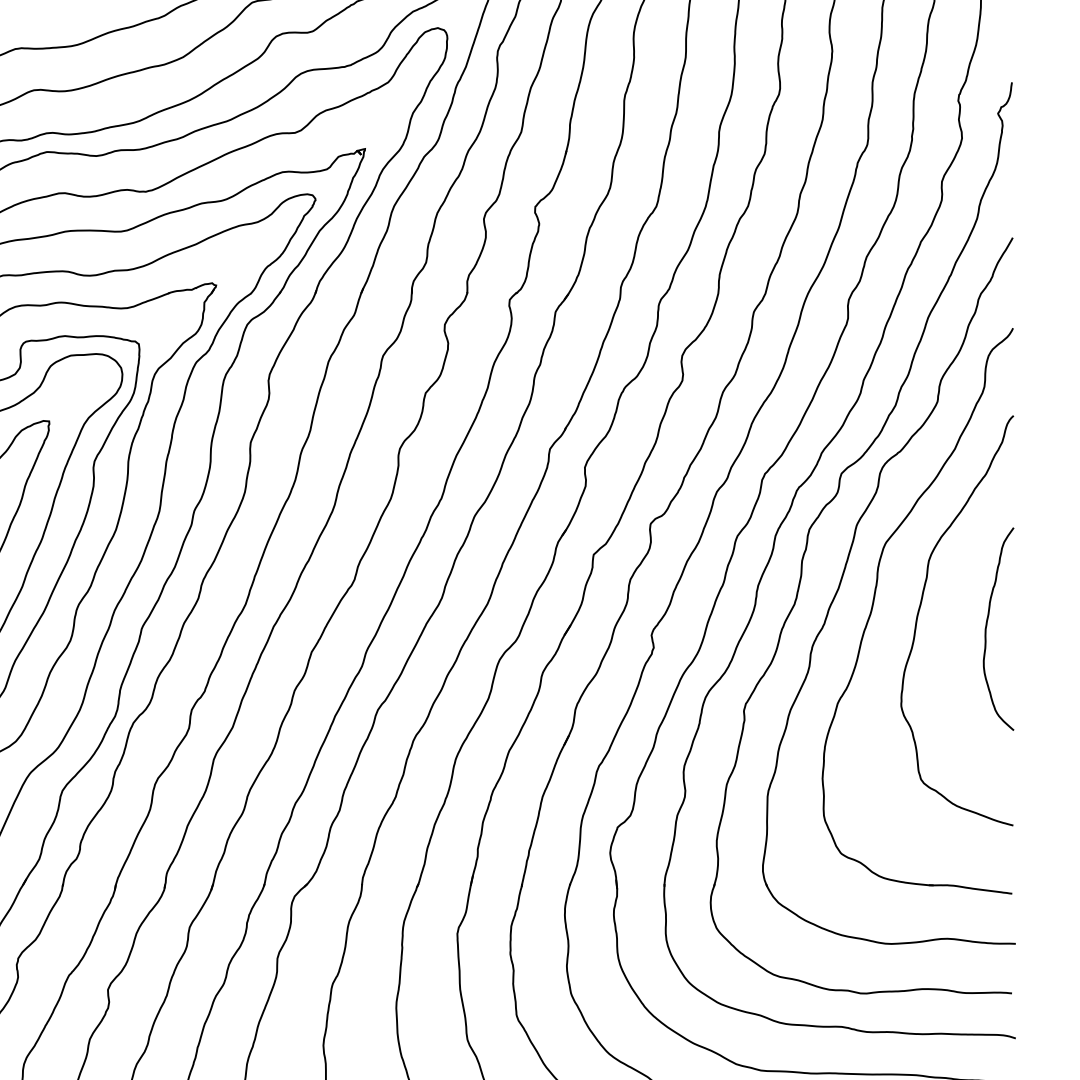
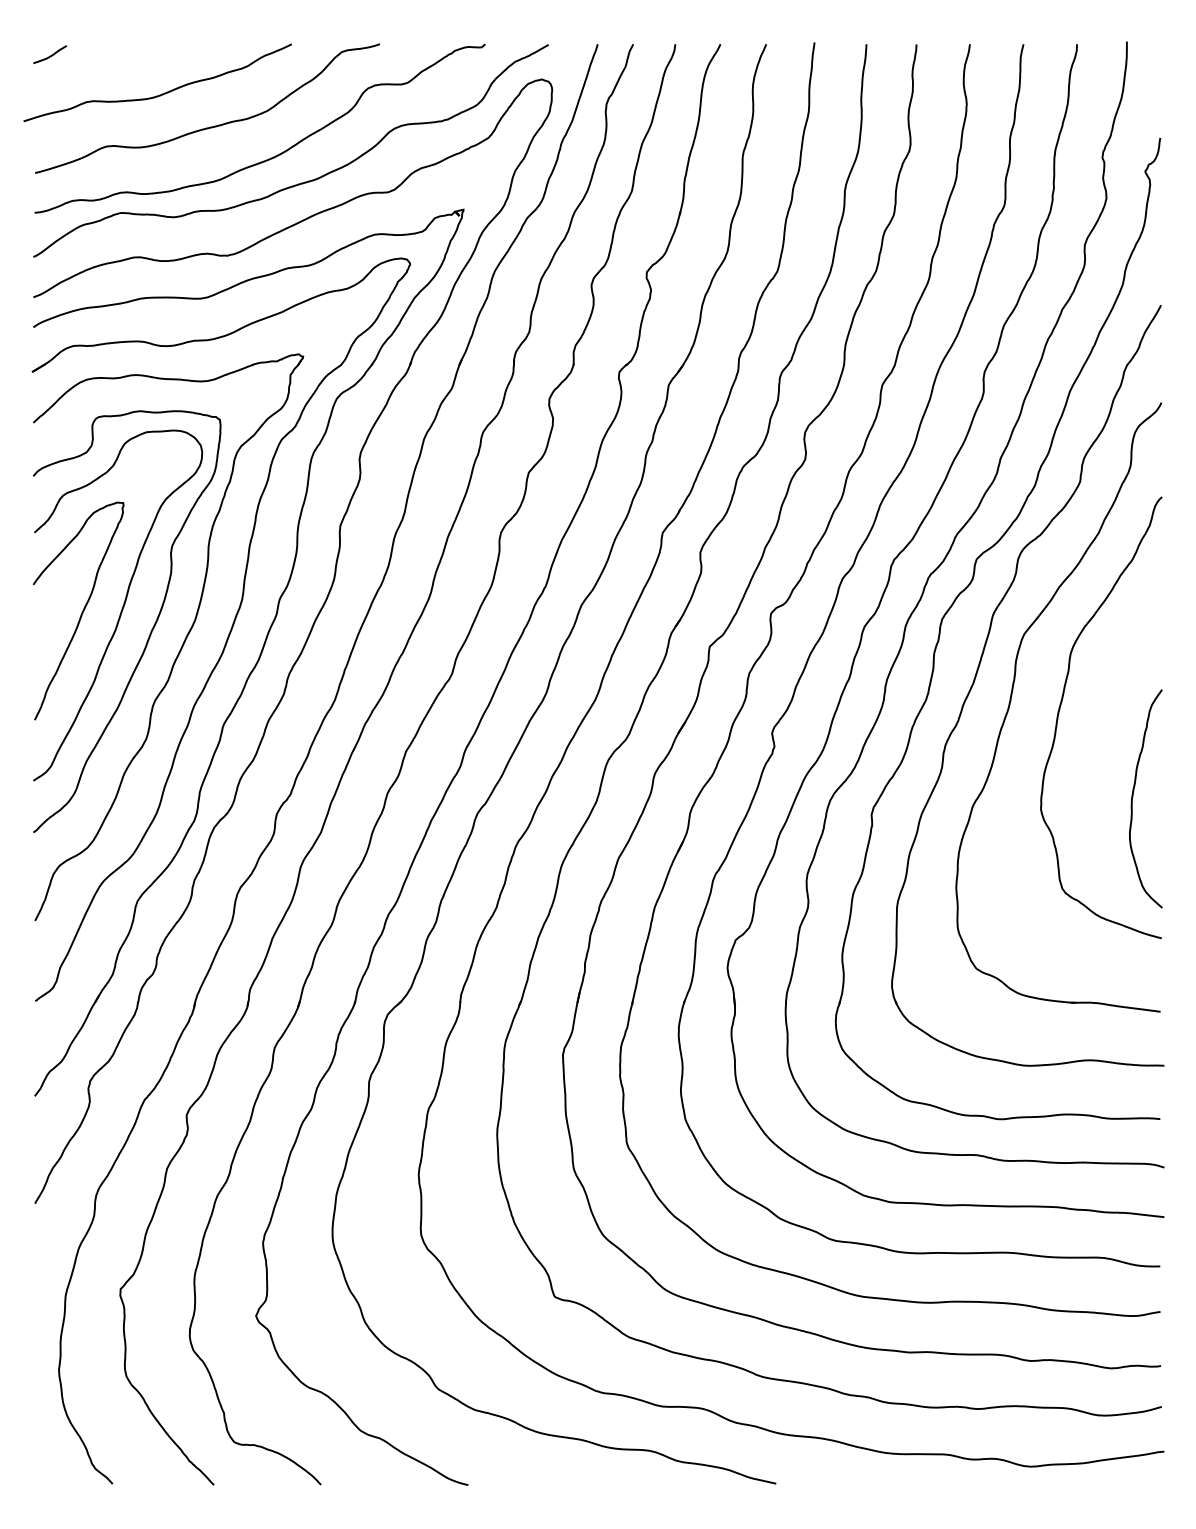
curve: (987, 627) -> (1133, 797), moved

